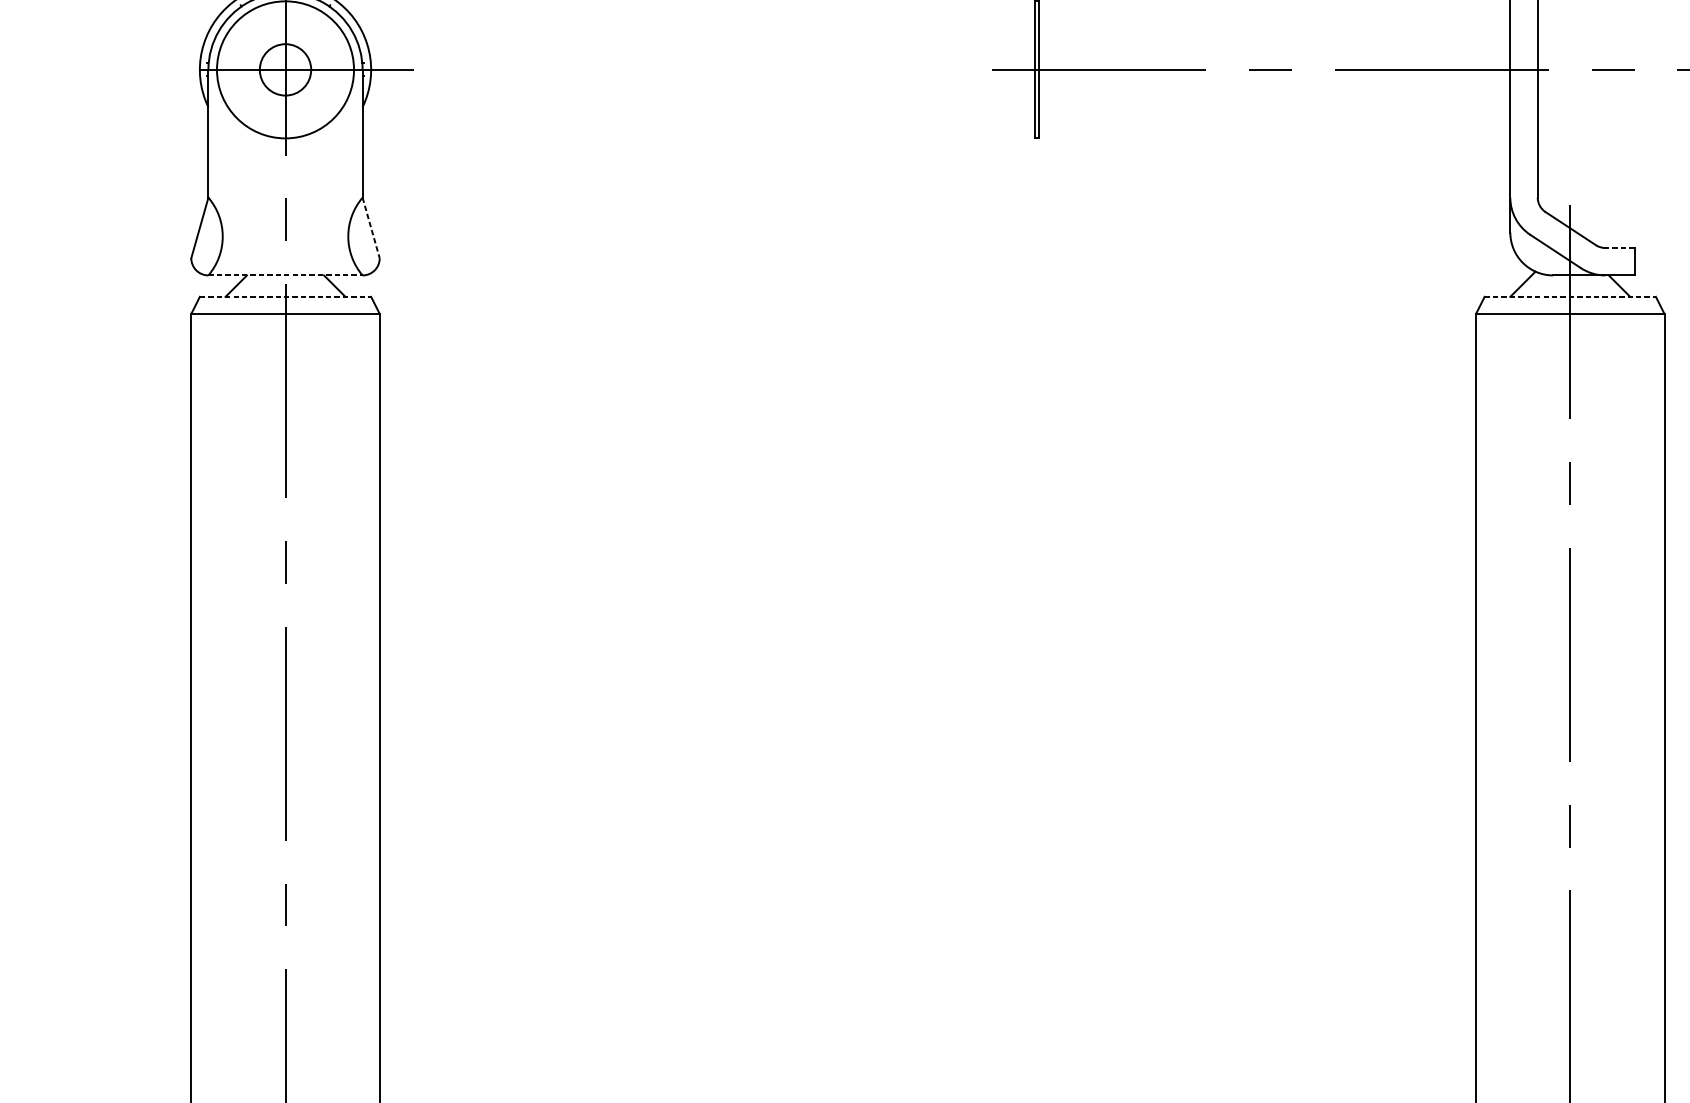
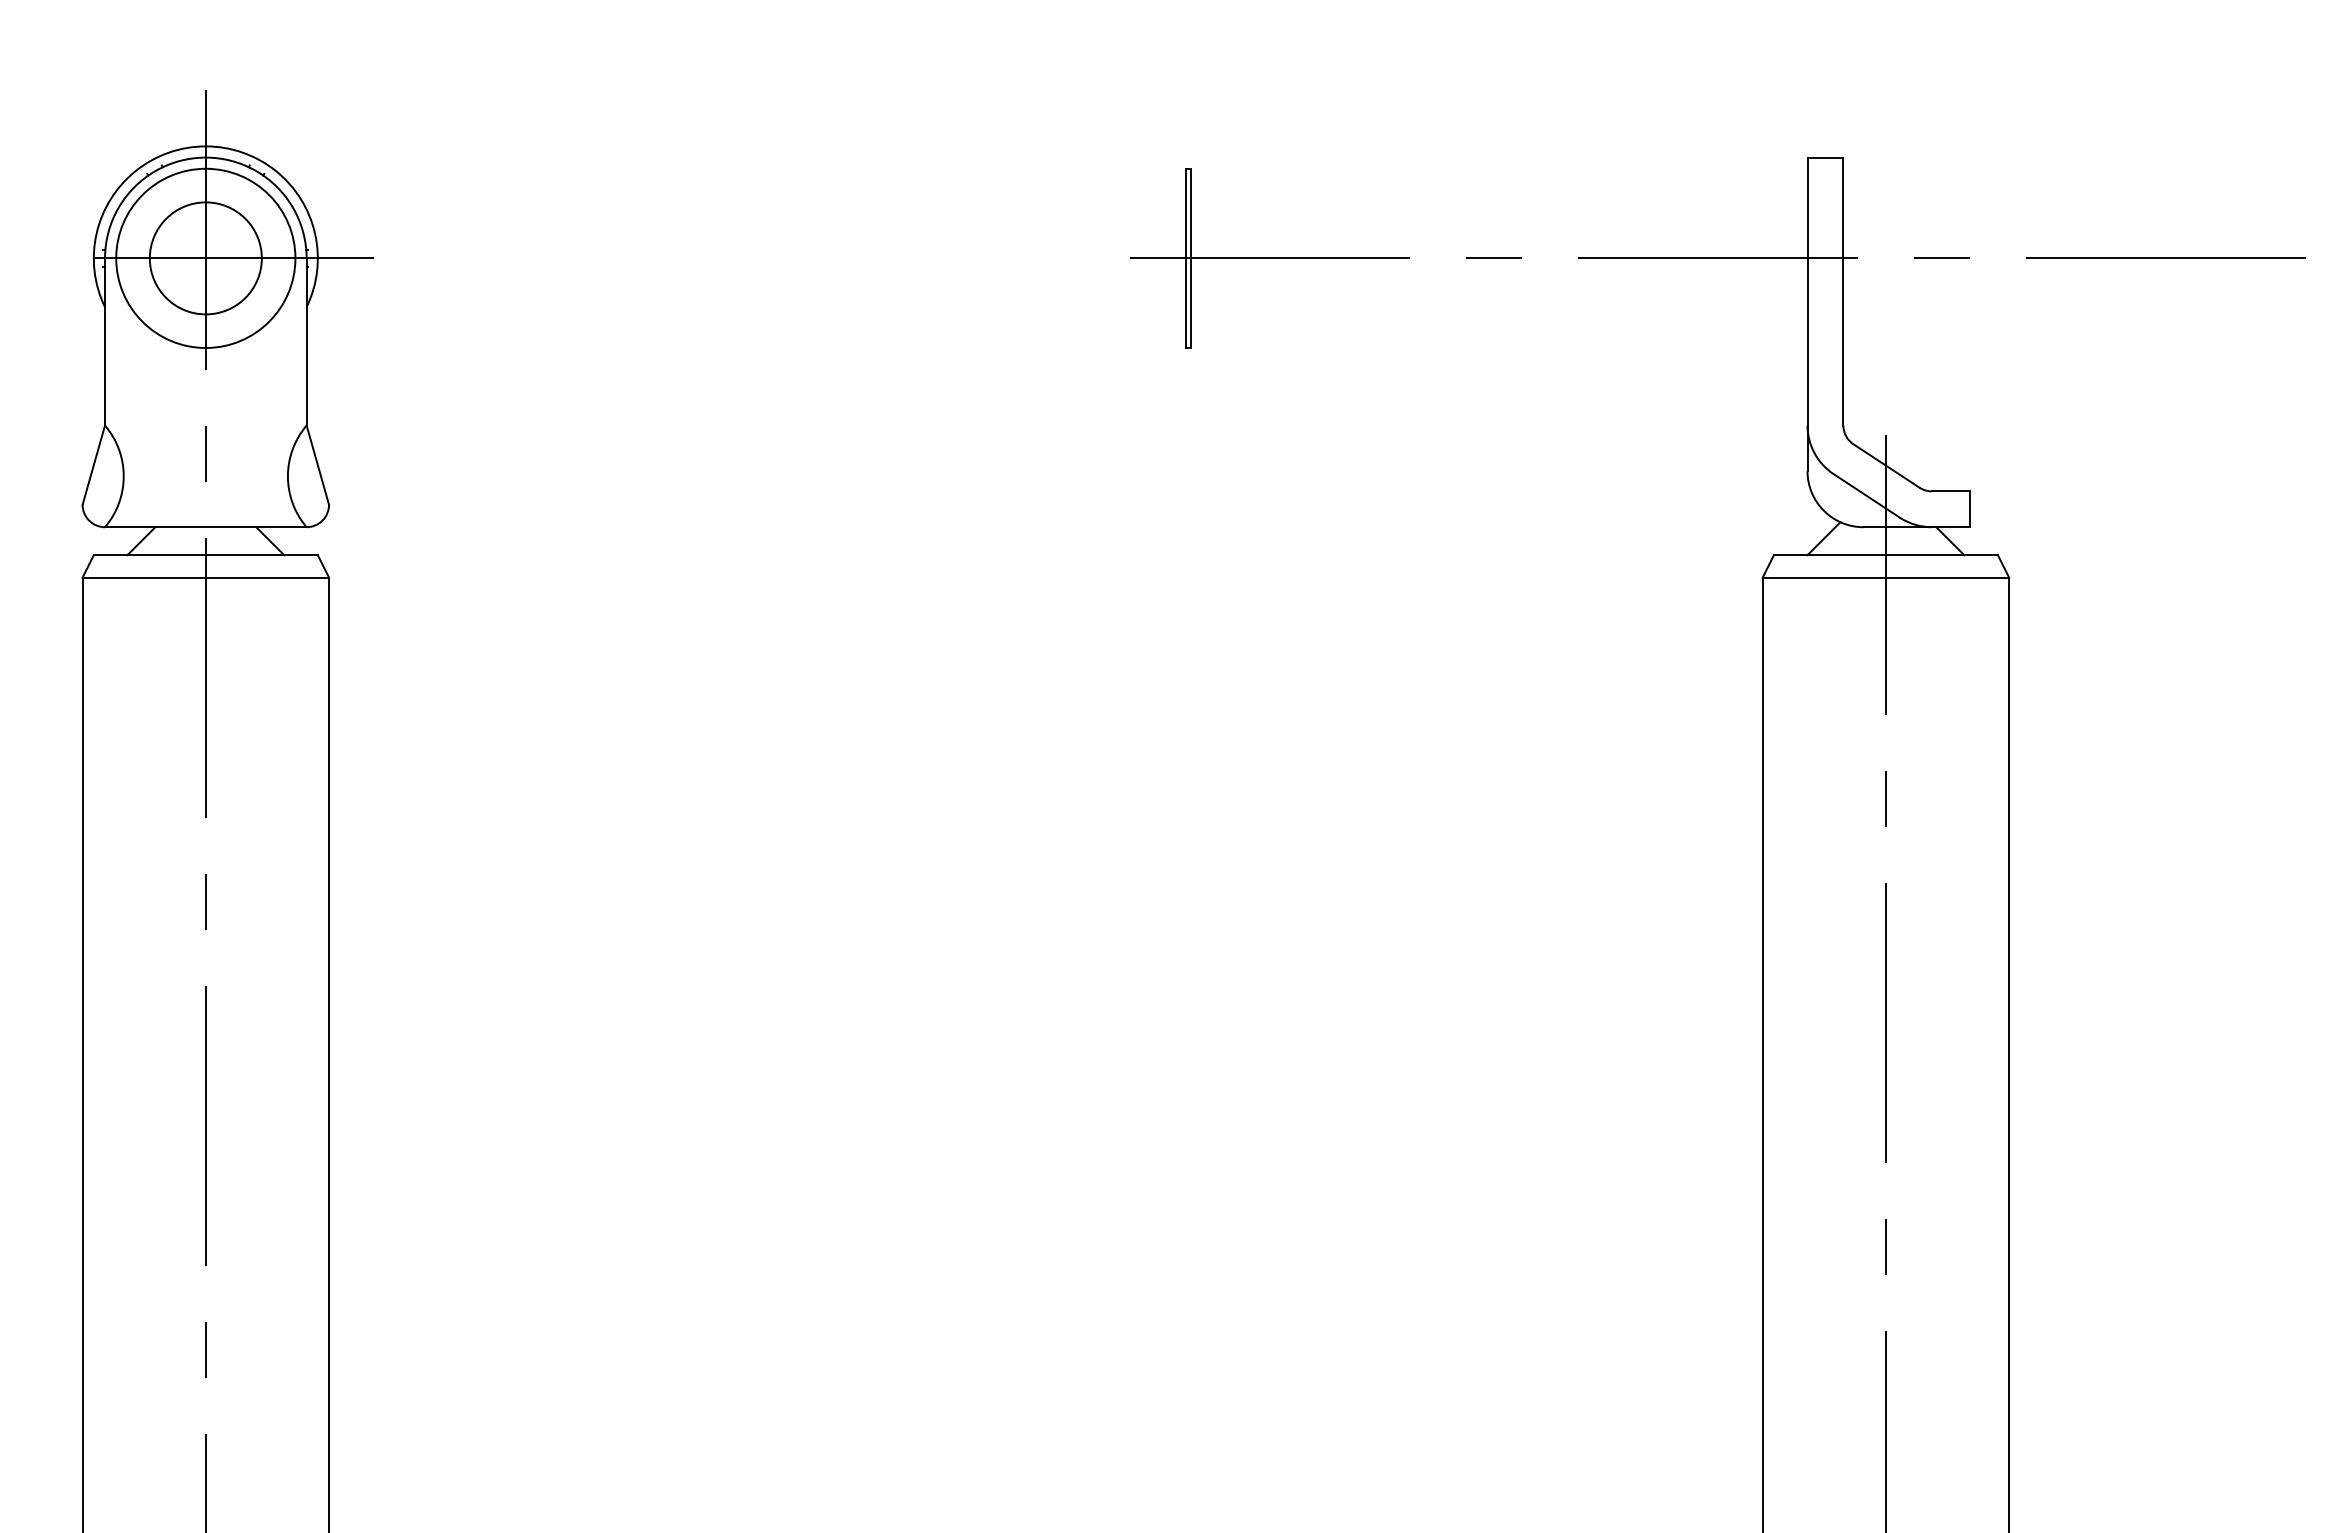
circle: (285, 69) -> (205, 258), size x1.67
line: (370, 228) -> (317, 465), dashed -> solid
line: (1619, 248) -> (1950, 491), dashed -> solid
line: (285, 275) -> (205, 527), dashed -> solid
line: (286, 297) -> (206, 555), dashed -> solid
line: (1570, 297) -> (1886, 555), dashed -> solid

